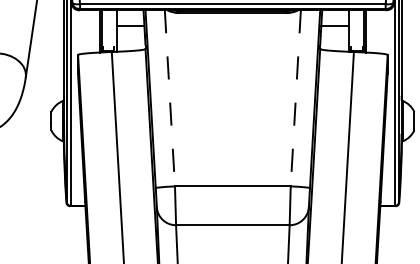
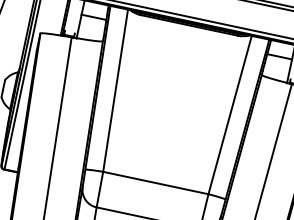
line: (169, 98) -> (115, 90), dashed -> solid
line: (295, 98) -> (229, 115), dashed -> solid

